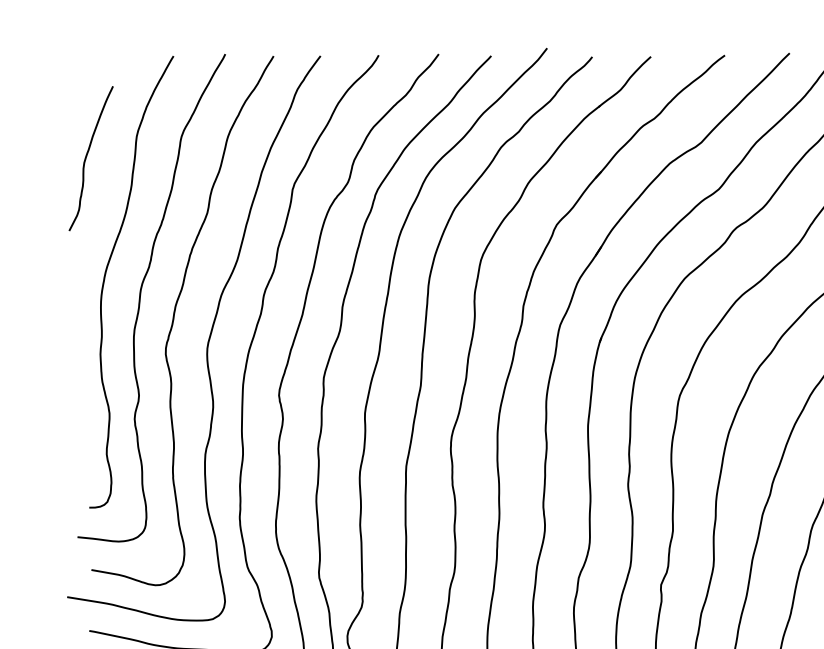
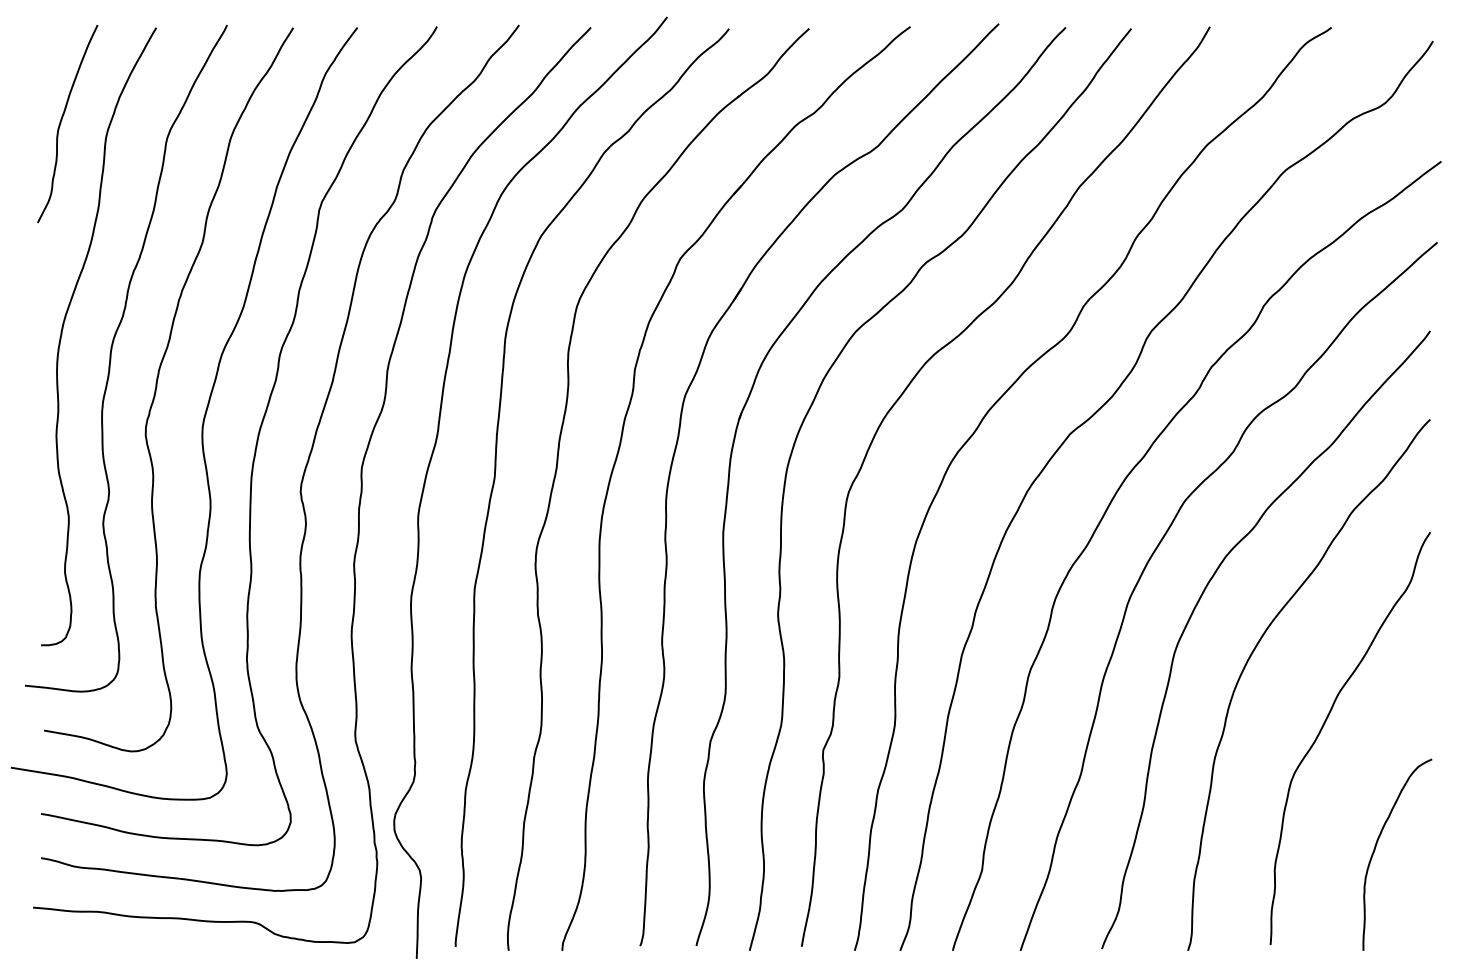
curve: (86, 158) -> (61, 123), moved

